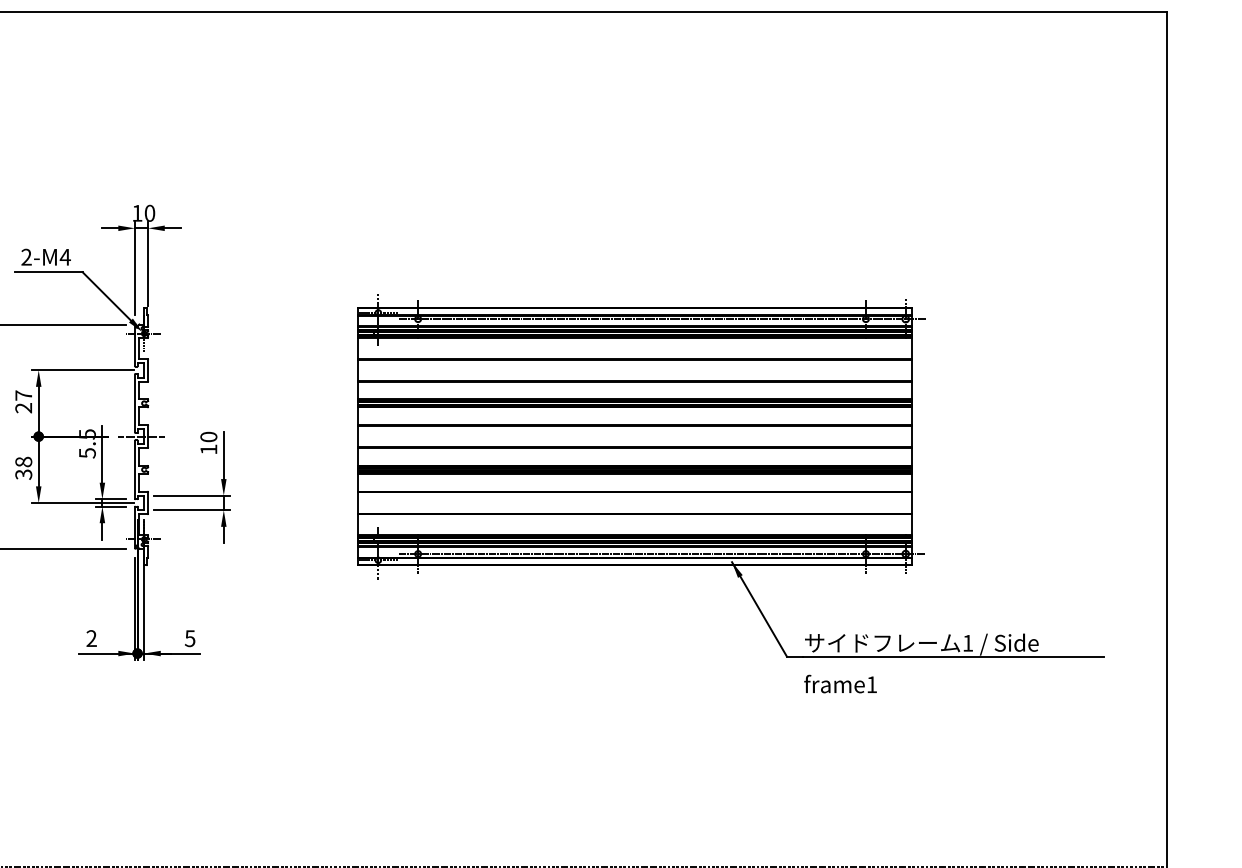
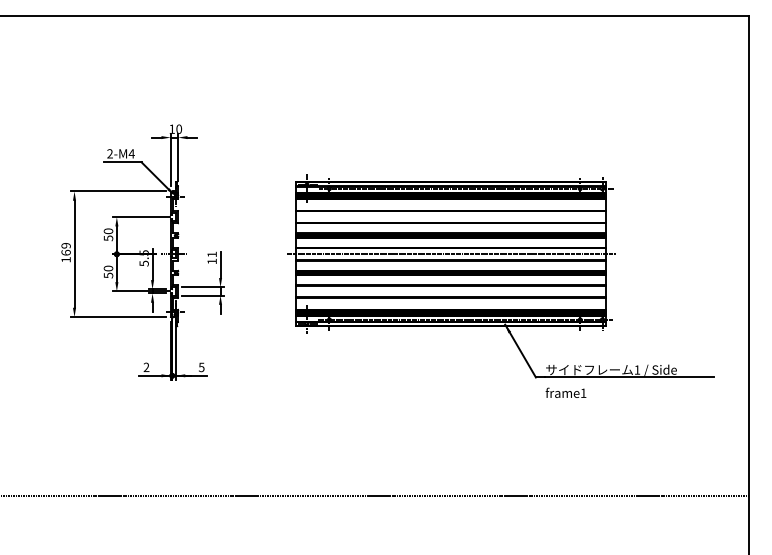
text: (23, 401) -> (108, 234), 27 -> 50
text: (207, 436) -> (211, 254), 10 -> 11
line: (634, 436) -> (450, 254), added
text: (21, 467) -> (107, 271), 38 -> 50

